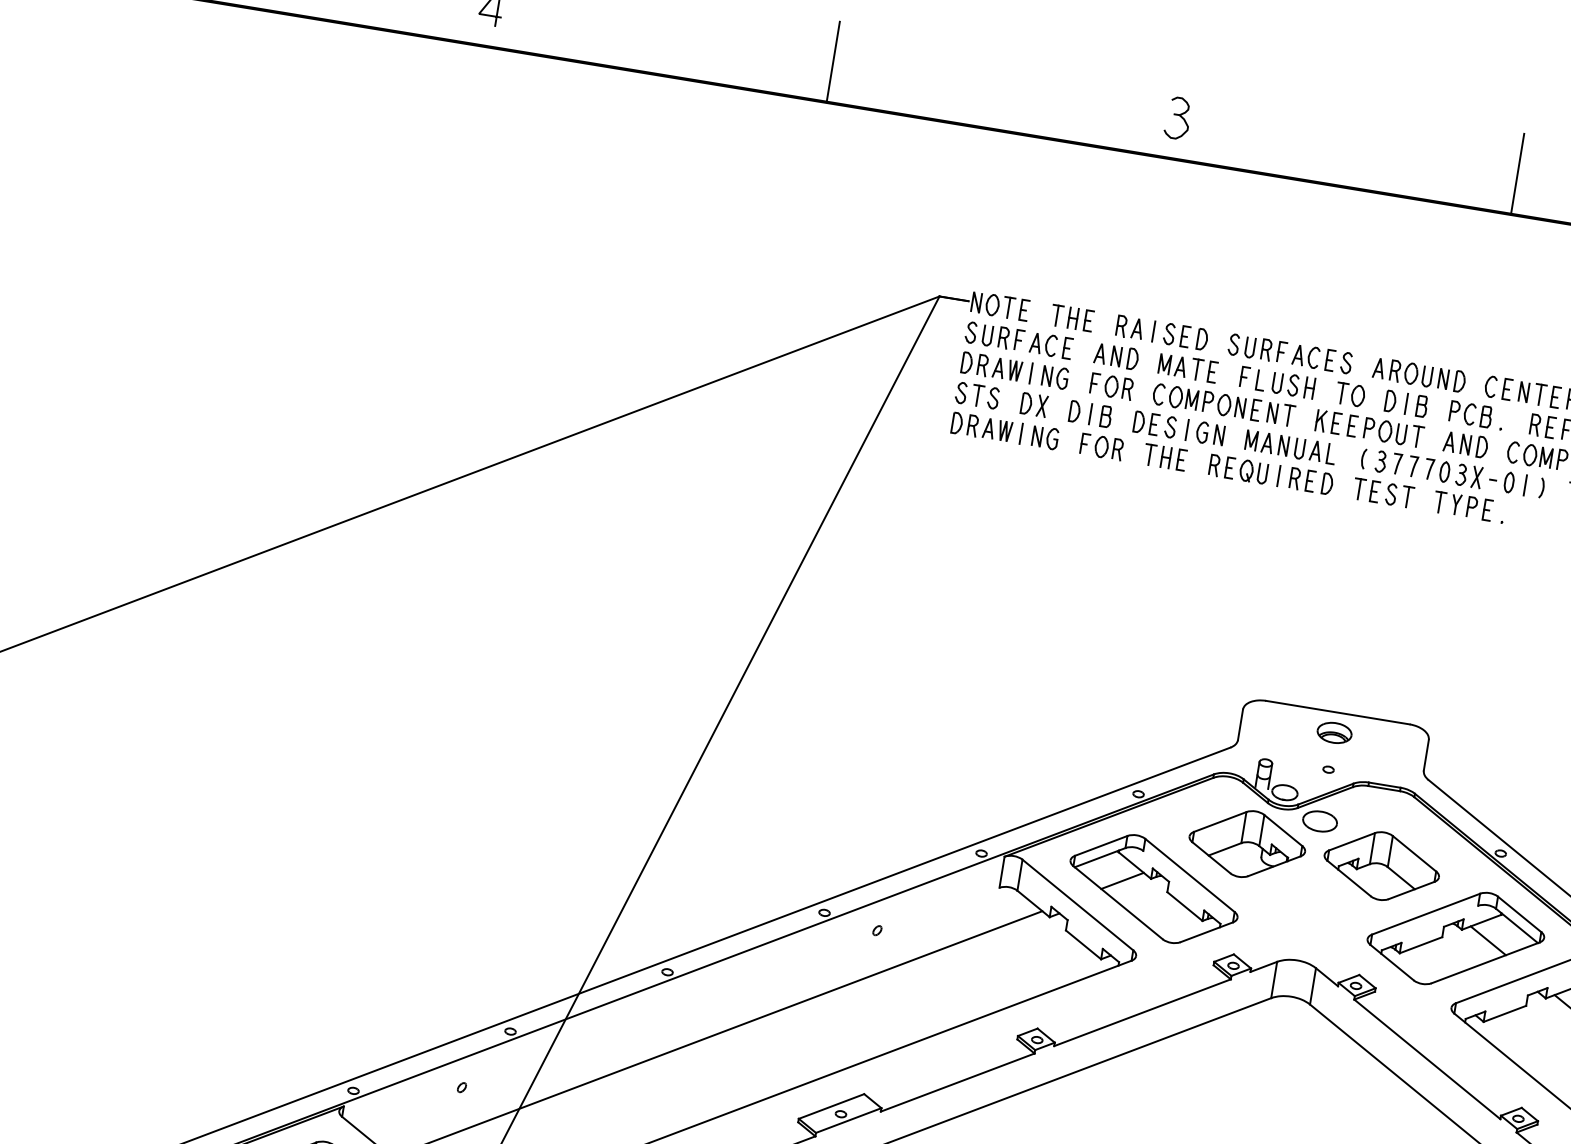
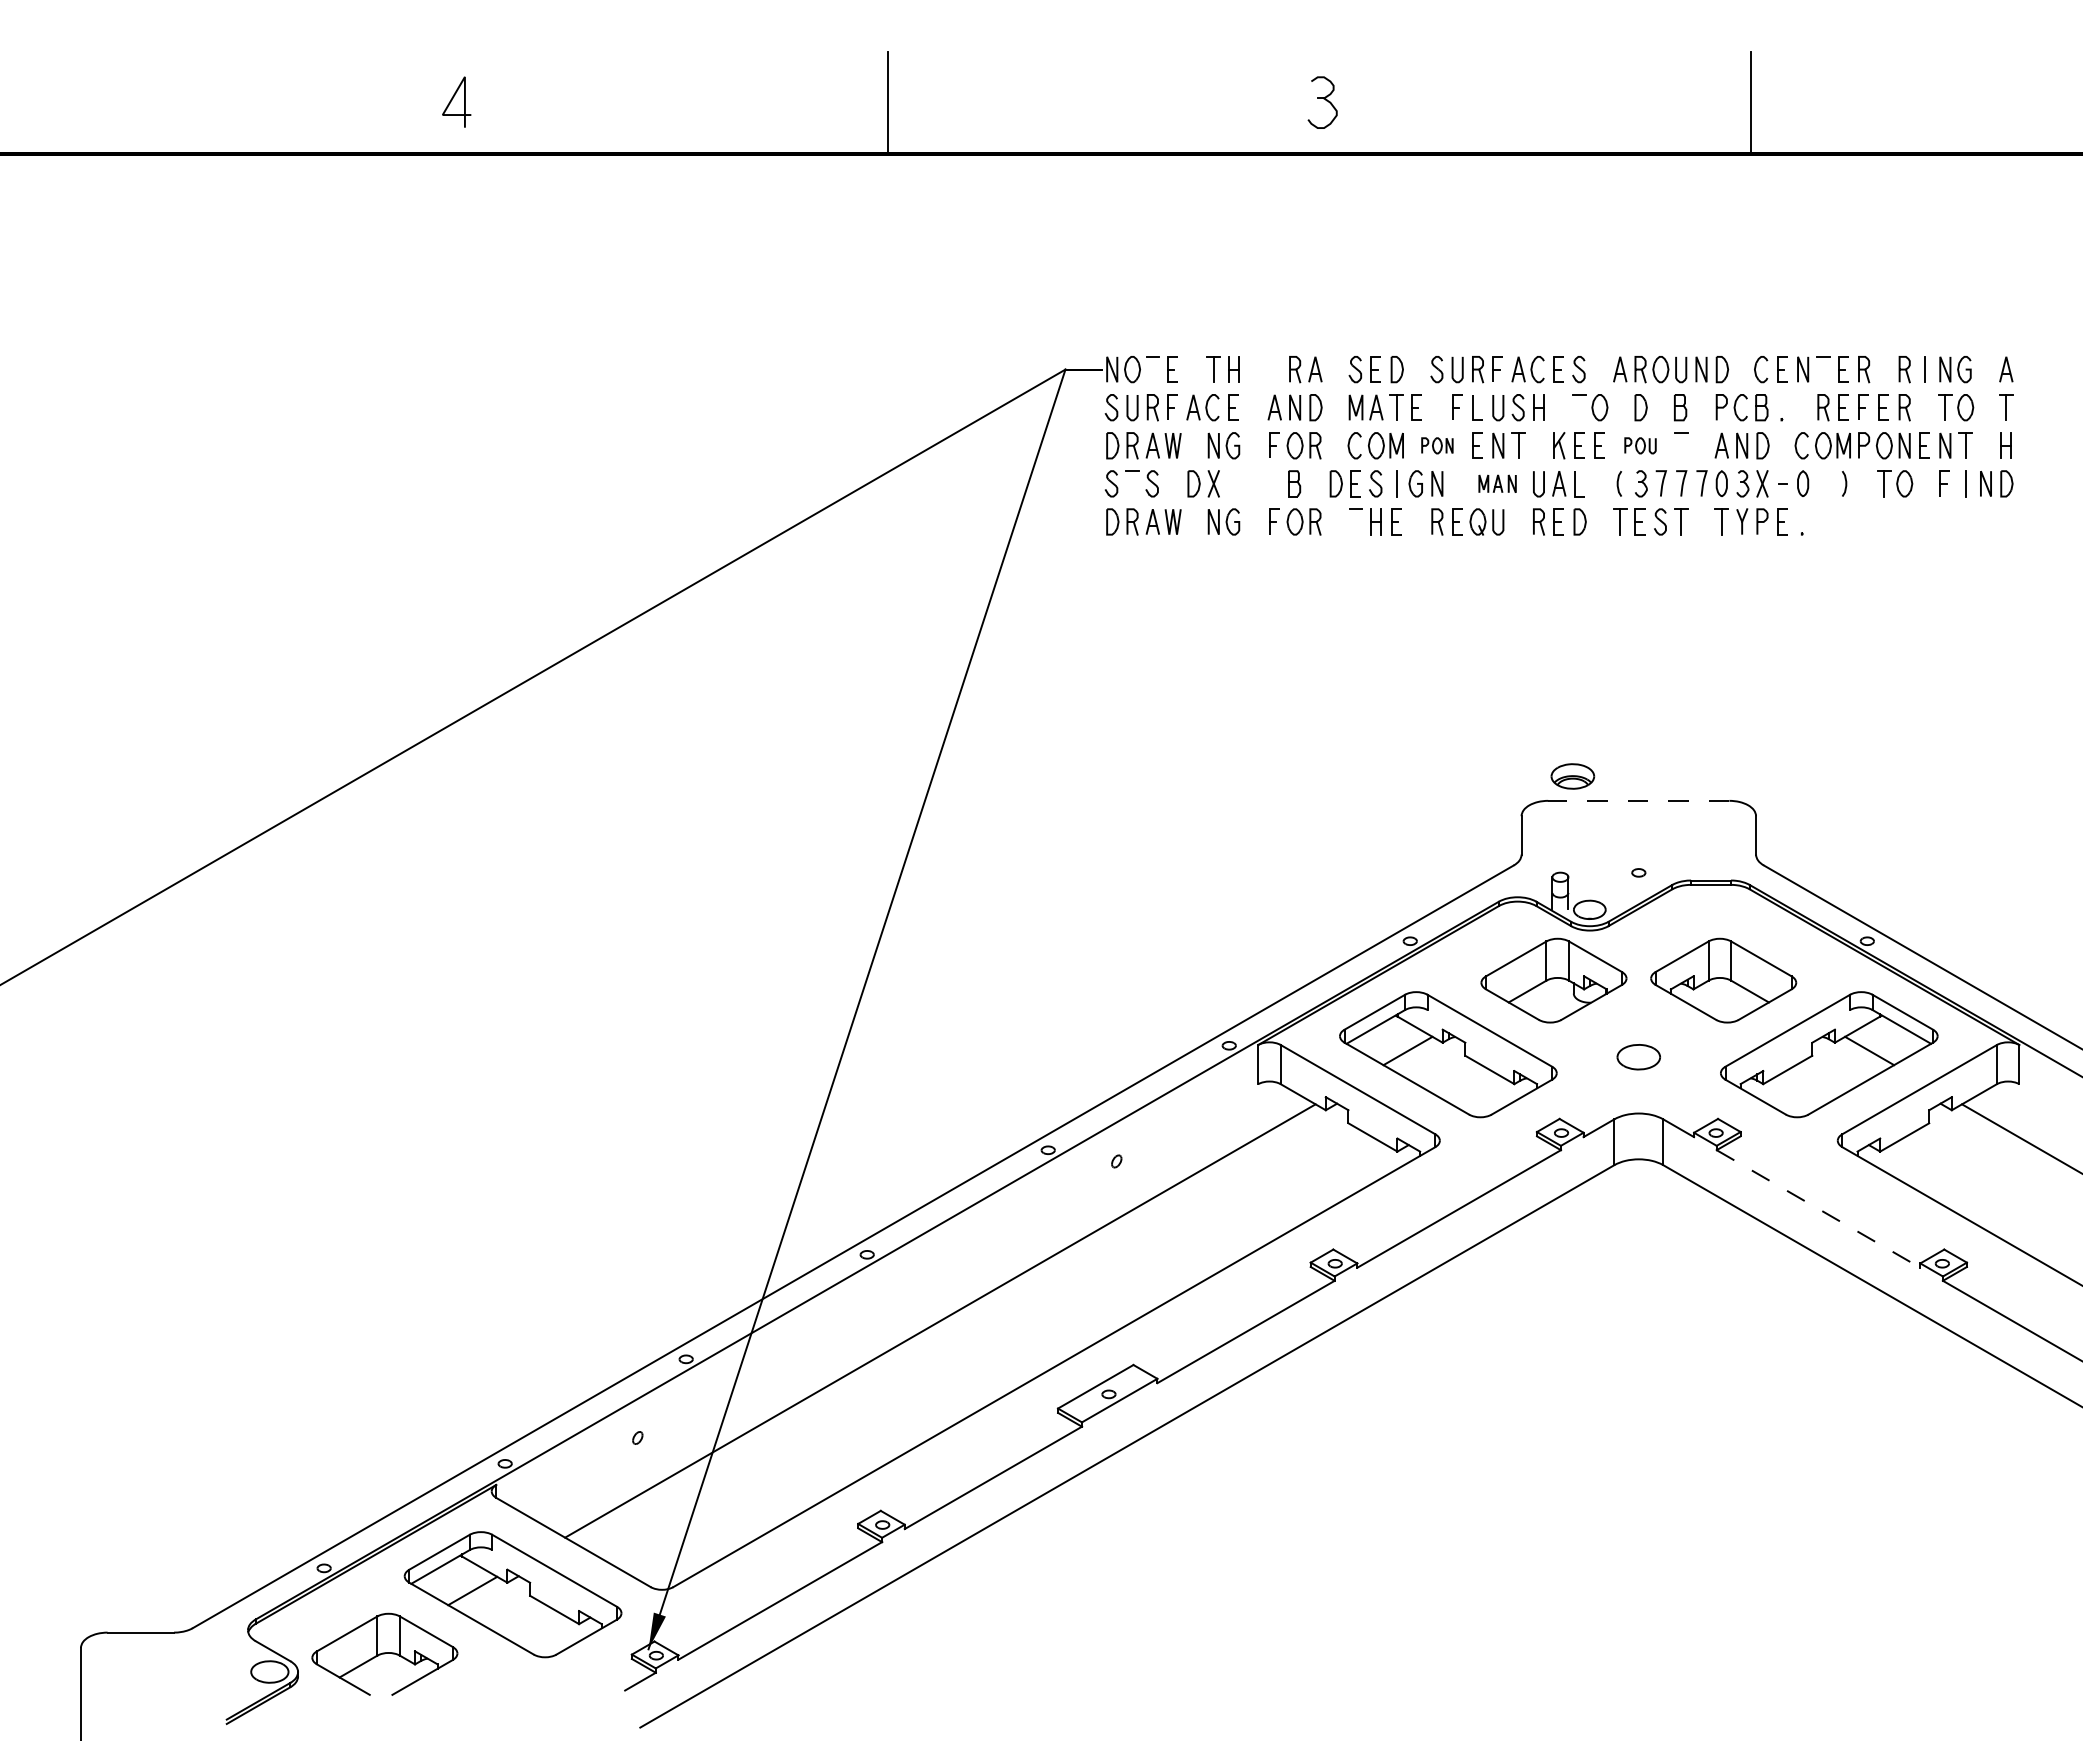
line: (1008, 307) -> (1152, 369), removed
part: (1088, 320) -> (1253, 369), removed
line: (1153, 331) -> (1335, 369), removed
line: (1031, 373) -> (1193, 445), removed
line: (1341, 393) -> (1579, 407), removed
line: (1540, 394) -> (1823, 369), removed
line: (977, 395) -> (1132, 483), removed
line: (1406, 403) -> (1660, 407), removed
part: (1224, 404) -> (1437, 445), size x0.6
part: (1074, 411) -> (1254, 483), removed
line: (1090, 413) -> (1274, 483), removed
part: (1385, 431) -> (1640, 445), size x0.6
line: (1021, 433) -> (1193, 521), removed
line: (1417, 436) -> (1681, 445), removed
part: (1267, 442) -> (1497, 483), size x0.7
line: (1150, 454) -> (1356, 521), removed
line: (1278, 475) -> (1518, 521), removed
line: (1525, 485) -> (1823, 483), removed
line: (1337, 712) -> (1638, 800), solid -> dashed
part: (1334, 732) -> (1572, 776), moved
part: (1319, 821) -> (1638, 1057), moved
line: (1427, 1058) -> (1818, 1208), solid -> dashed

